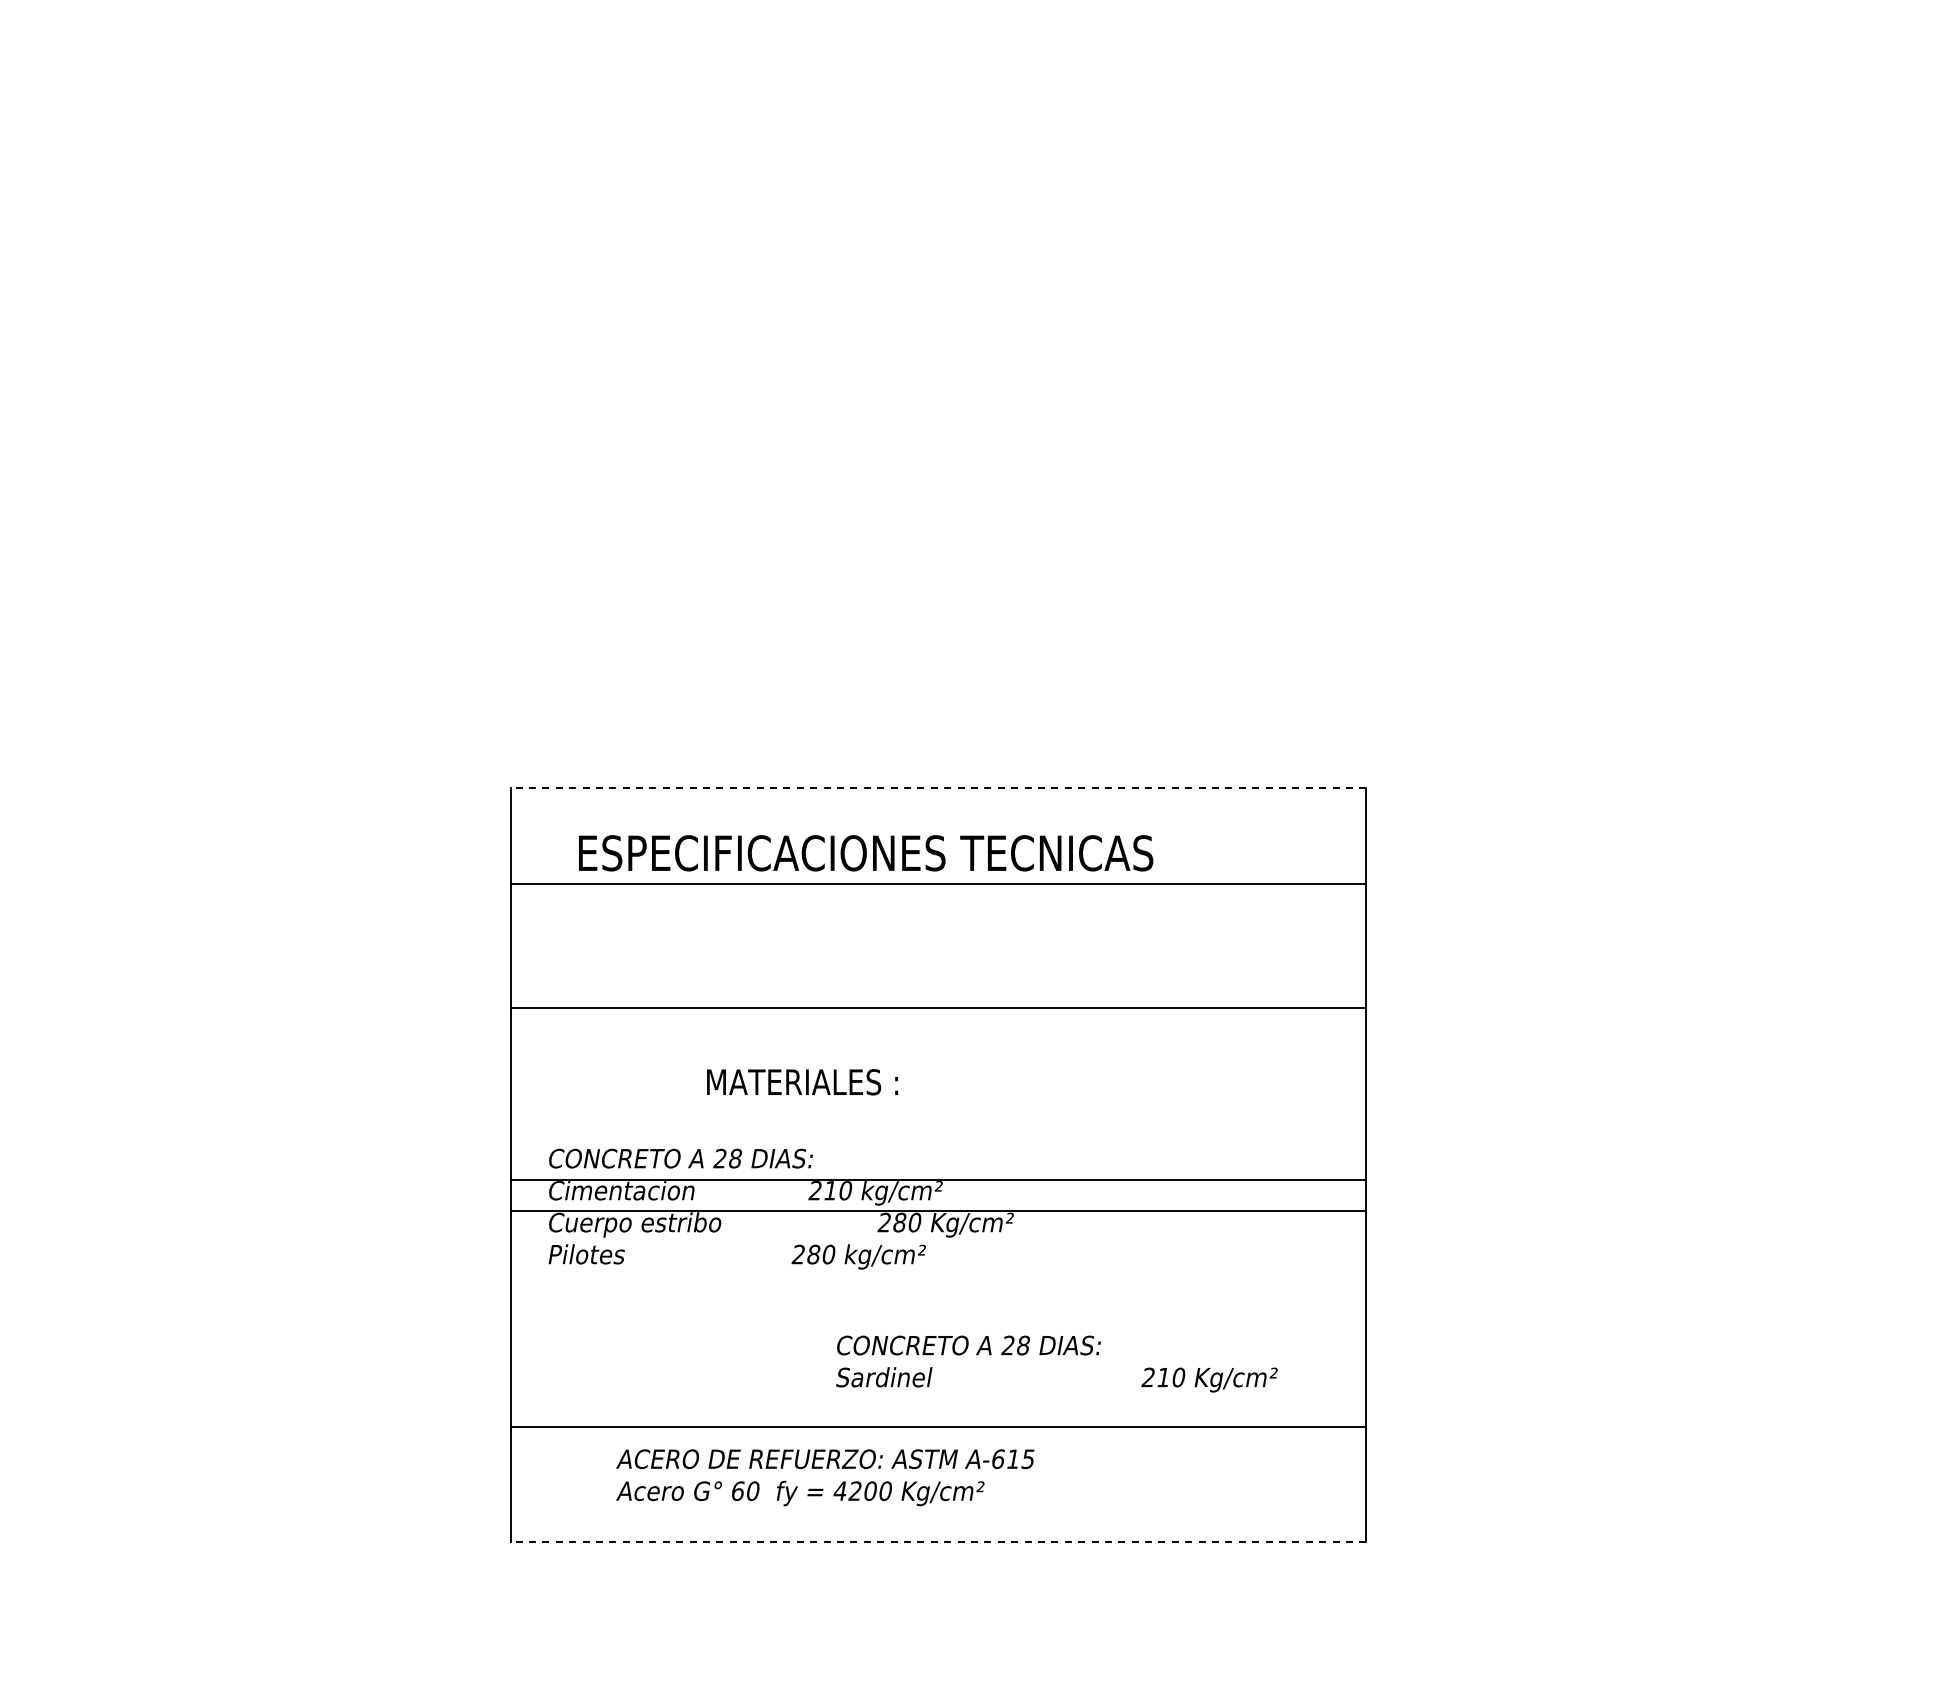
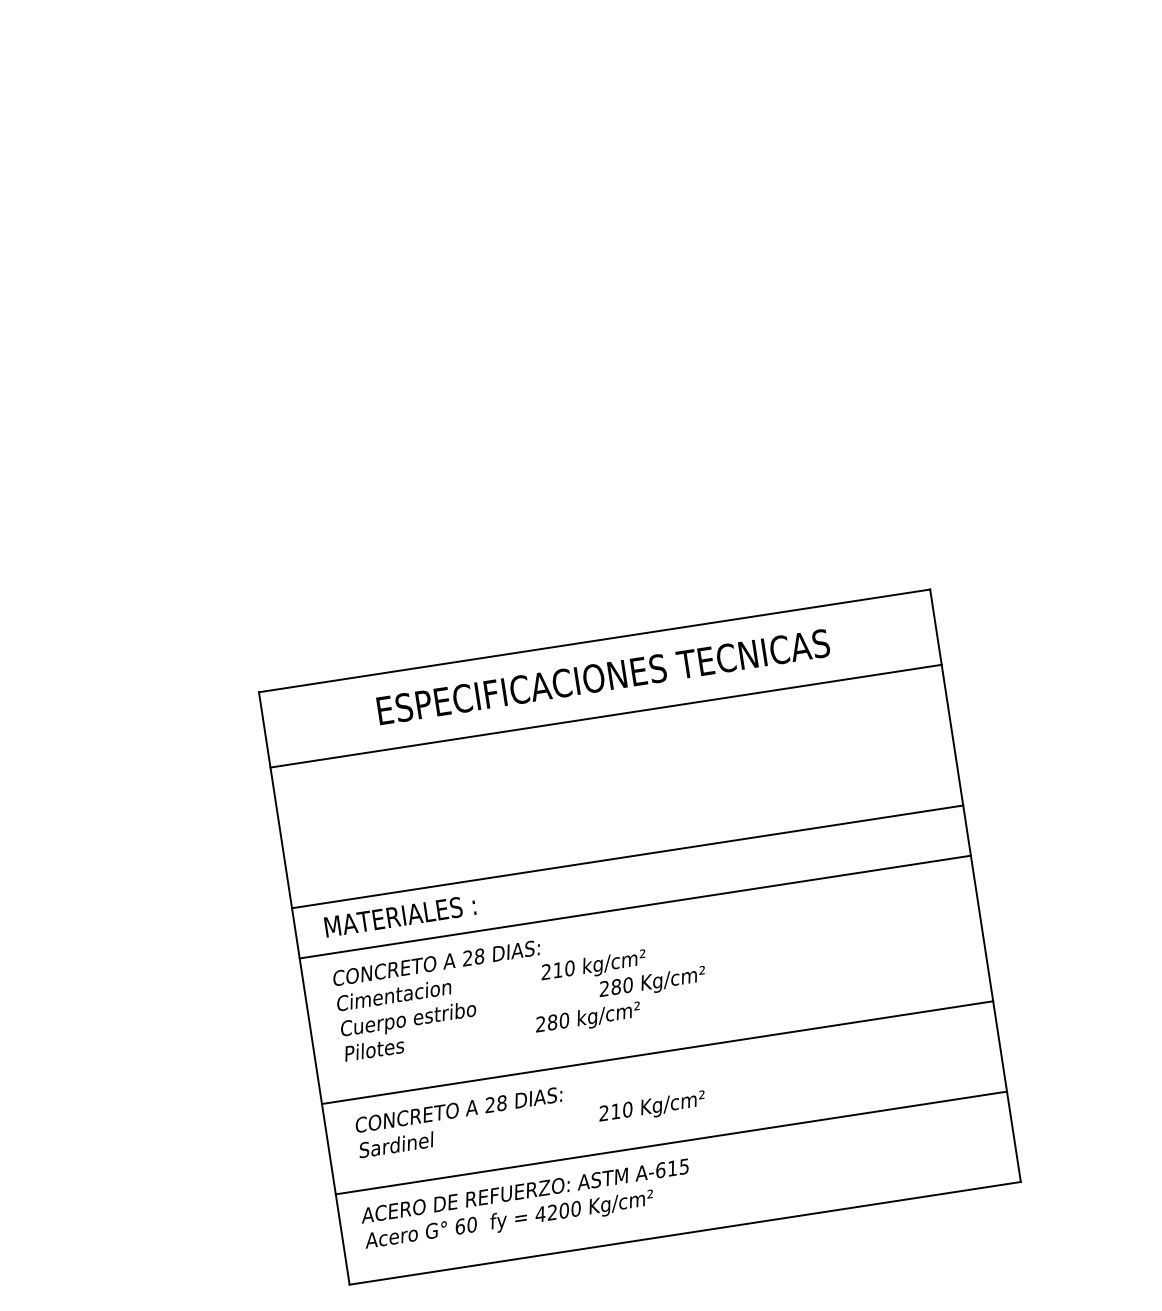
line: (938, 787) -> (594, 640), dashed -> solid
text: (866, 853) -> (603, 677), moved
line: (938, 1007) -> (627, 856), moved
text: (802, 1082) -> (400, 916), moved
line: (938, 1179) -> (634, 906), moved
line: (938, 1211) -> (657, 1052), moved
text: (1056, 1363) -> (530, 1113), moved
text: (825, 1477) -> (527, 1205), moved
line: (938, 1542) -> (684, 1233), dashed -> solid

